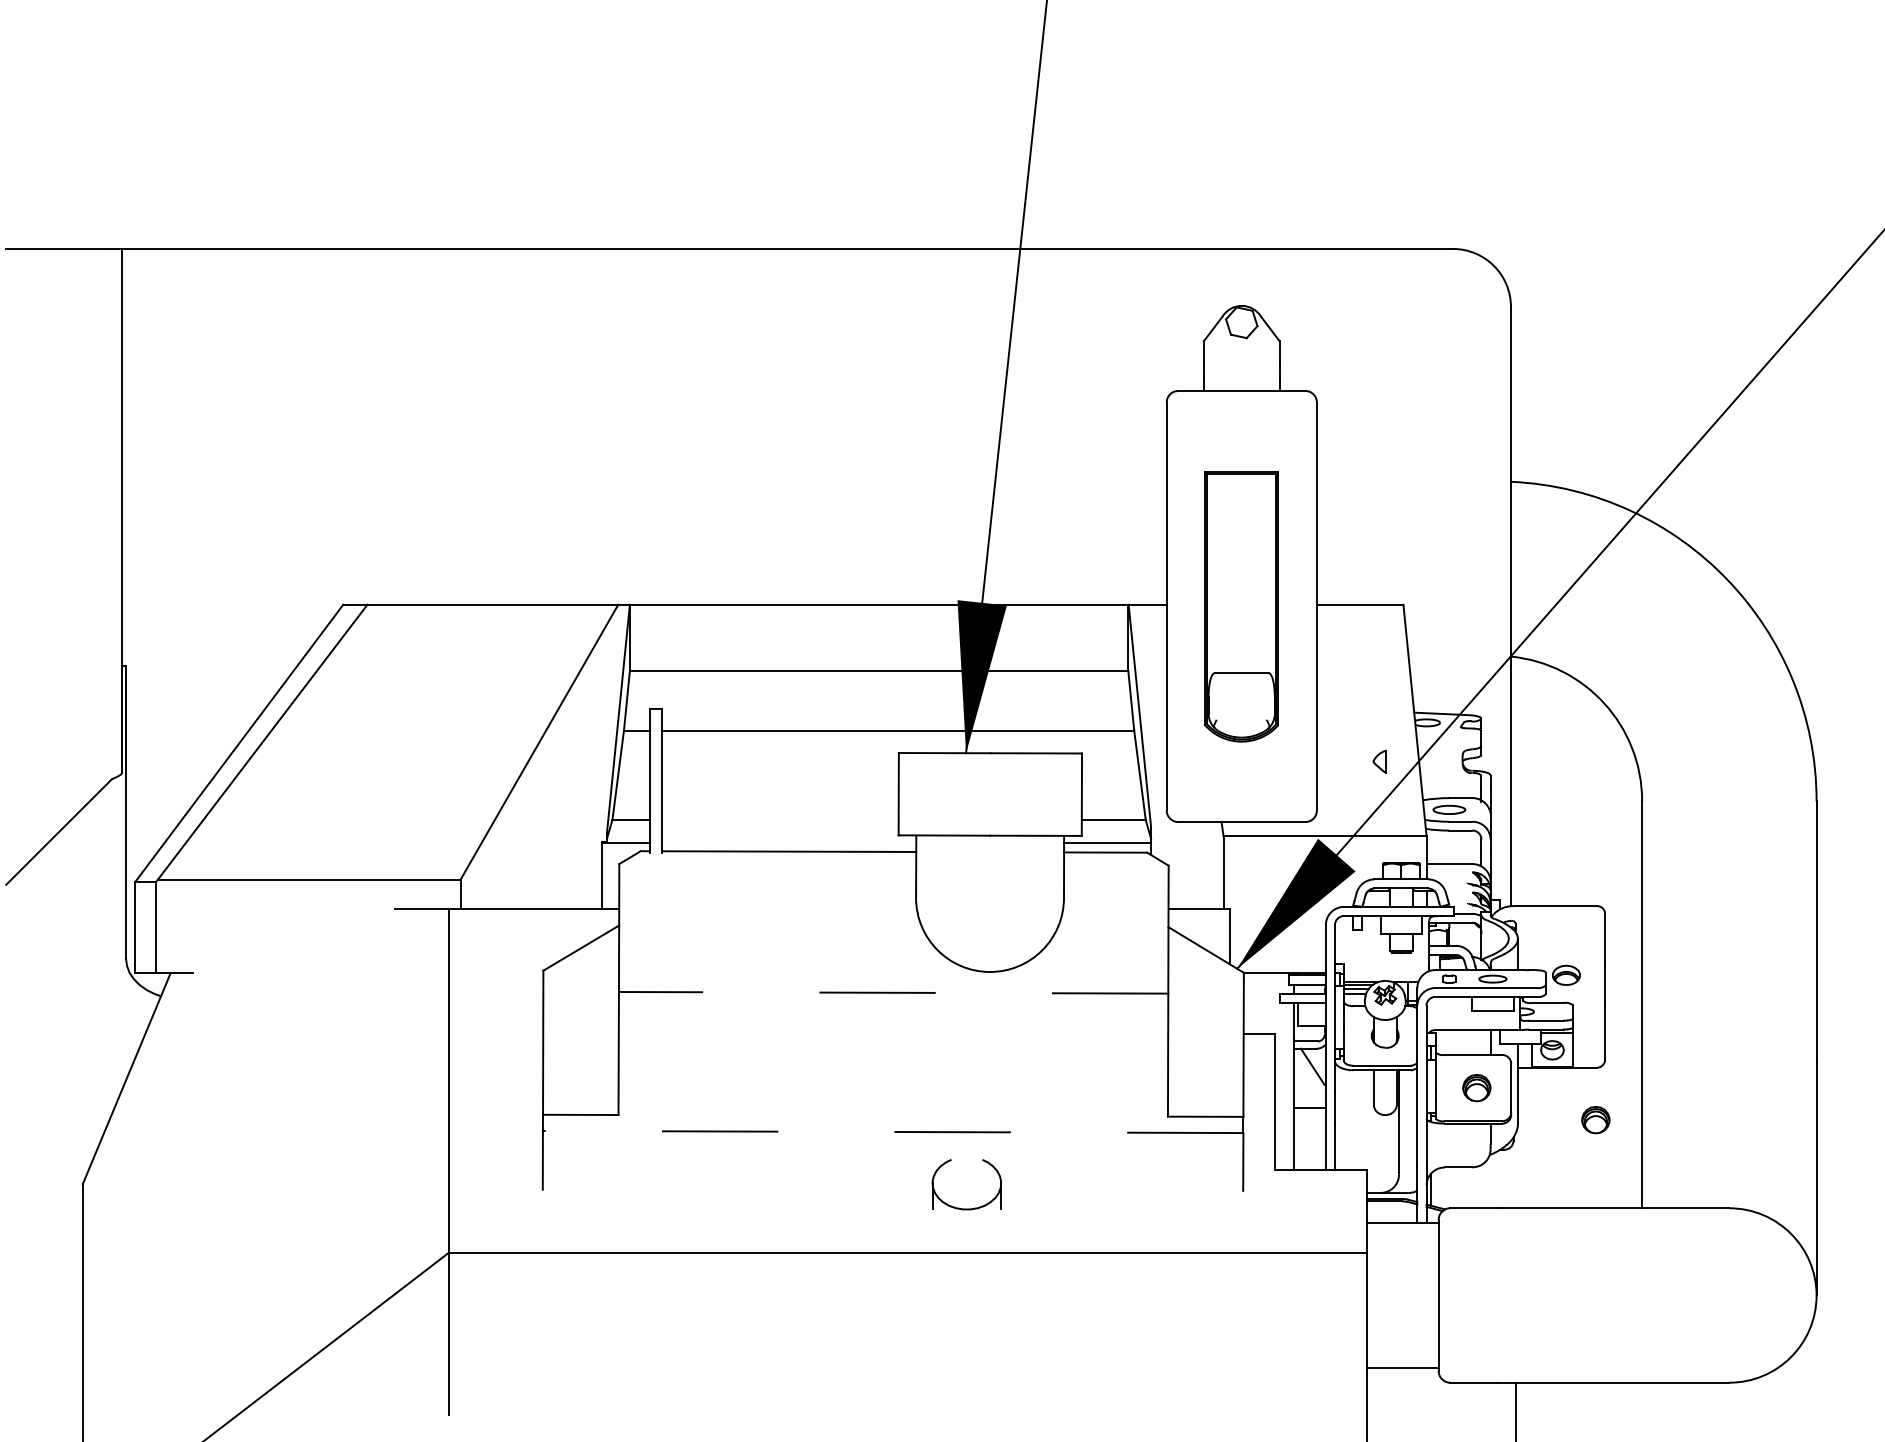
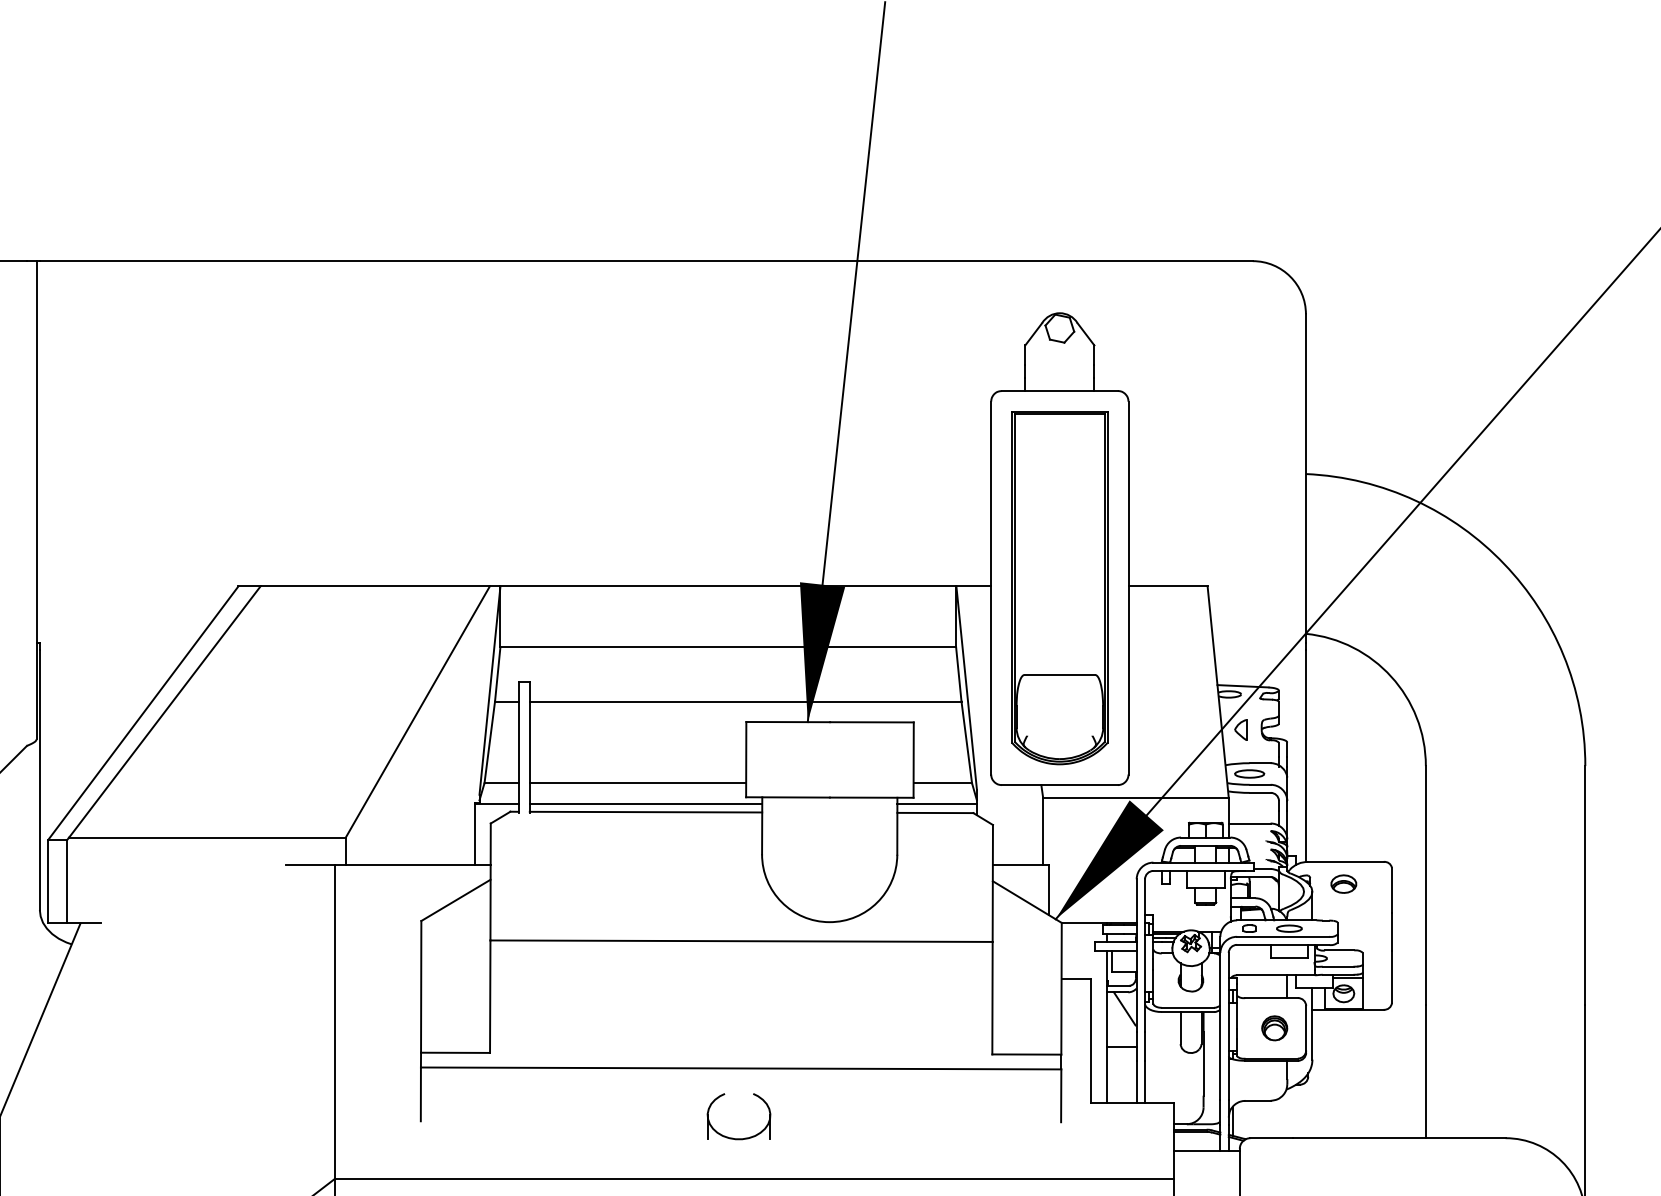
part: (1241, 606) -> (1059, 588), size x1.43
part: (1379, 761) -> (1240, 729), moved
line: (780, 820) -> (638, 783), added
line: (789, 842) -> (646, 803), added
part: (1566, 974) -> (1343, 883), moved
line: (893, 992) -> (741, 940), dashed -> solid
part: (1595, 1120) -> (1383, 1057), removed
line: (892, 1131) -> (740, 1067), dashed -> solid
part: (966, 1208) -> (738, 1138), moved

